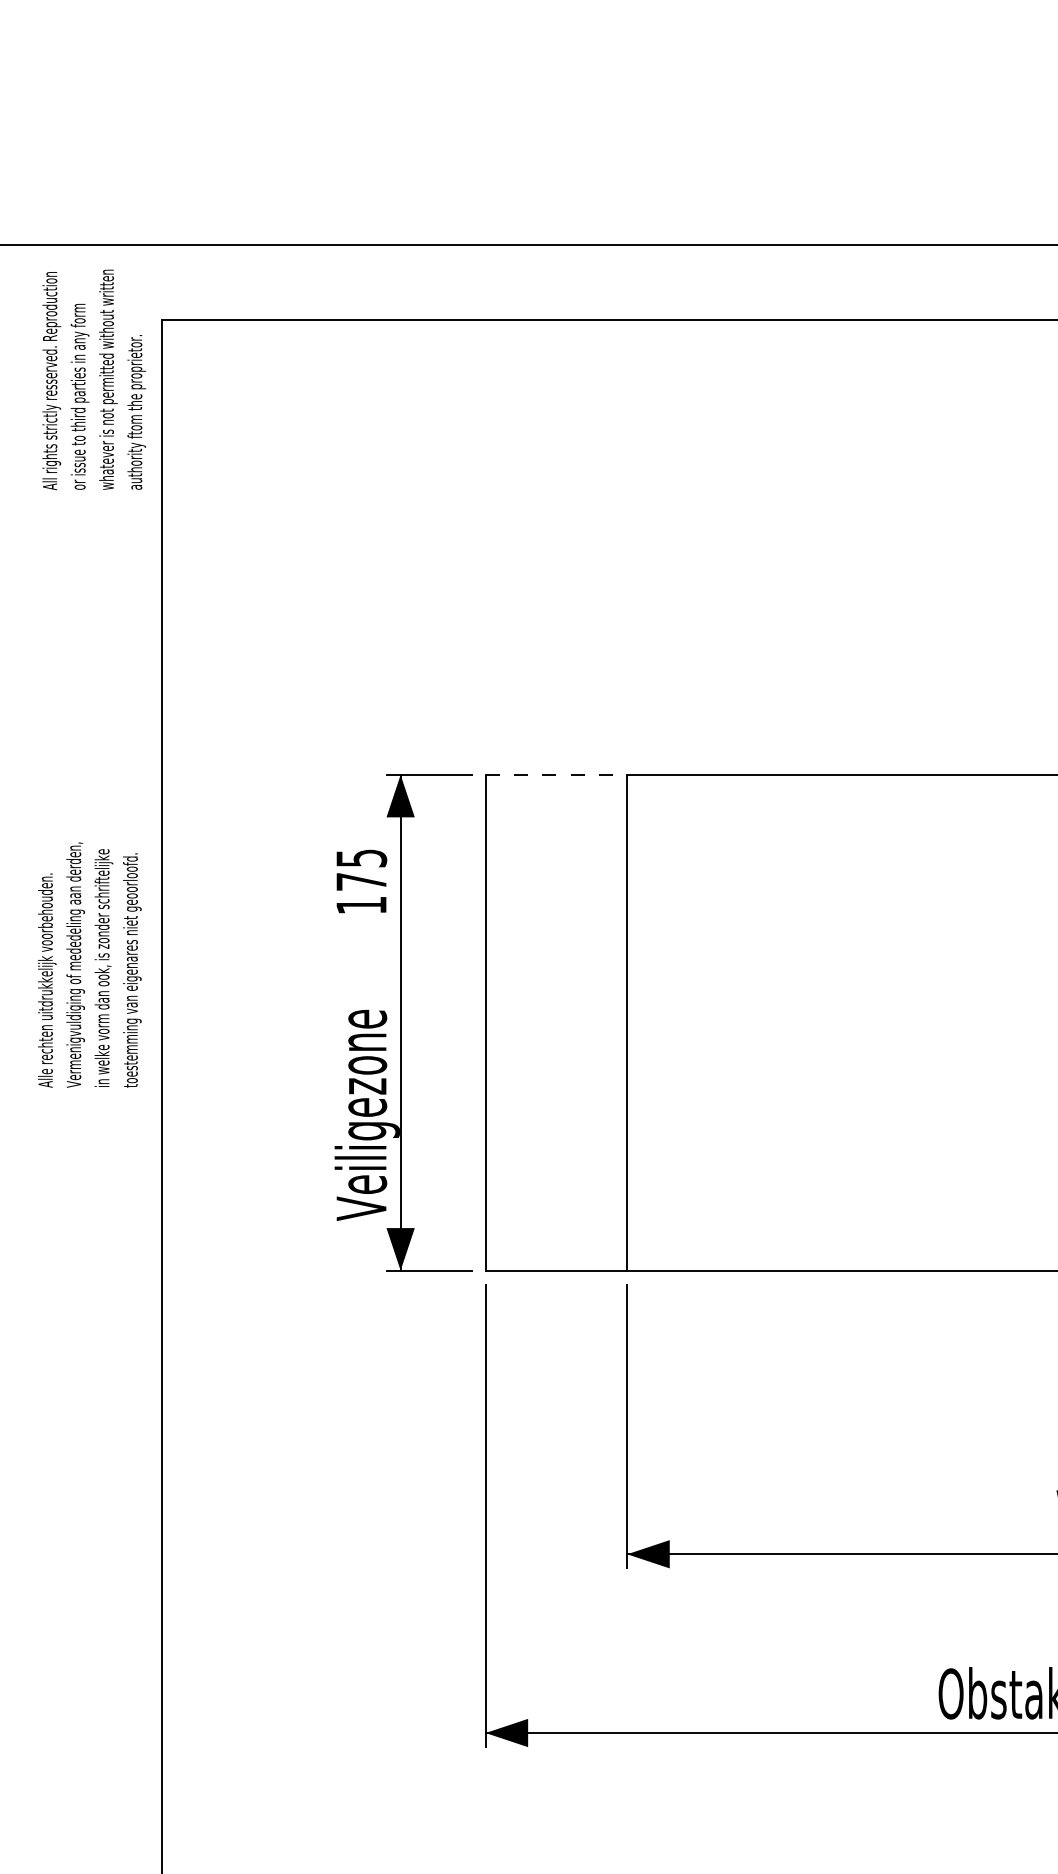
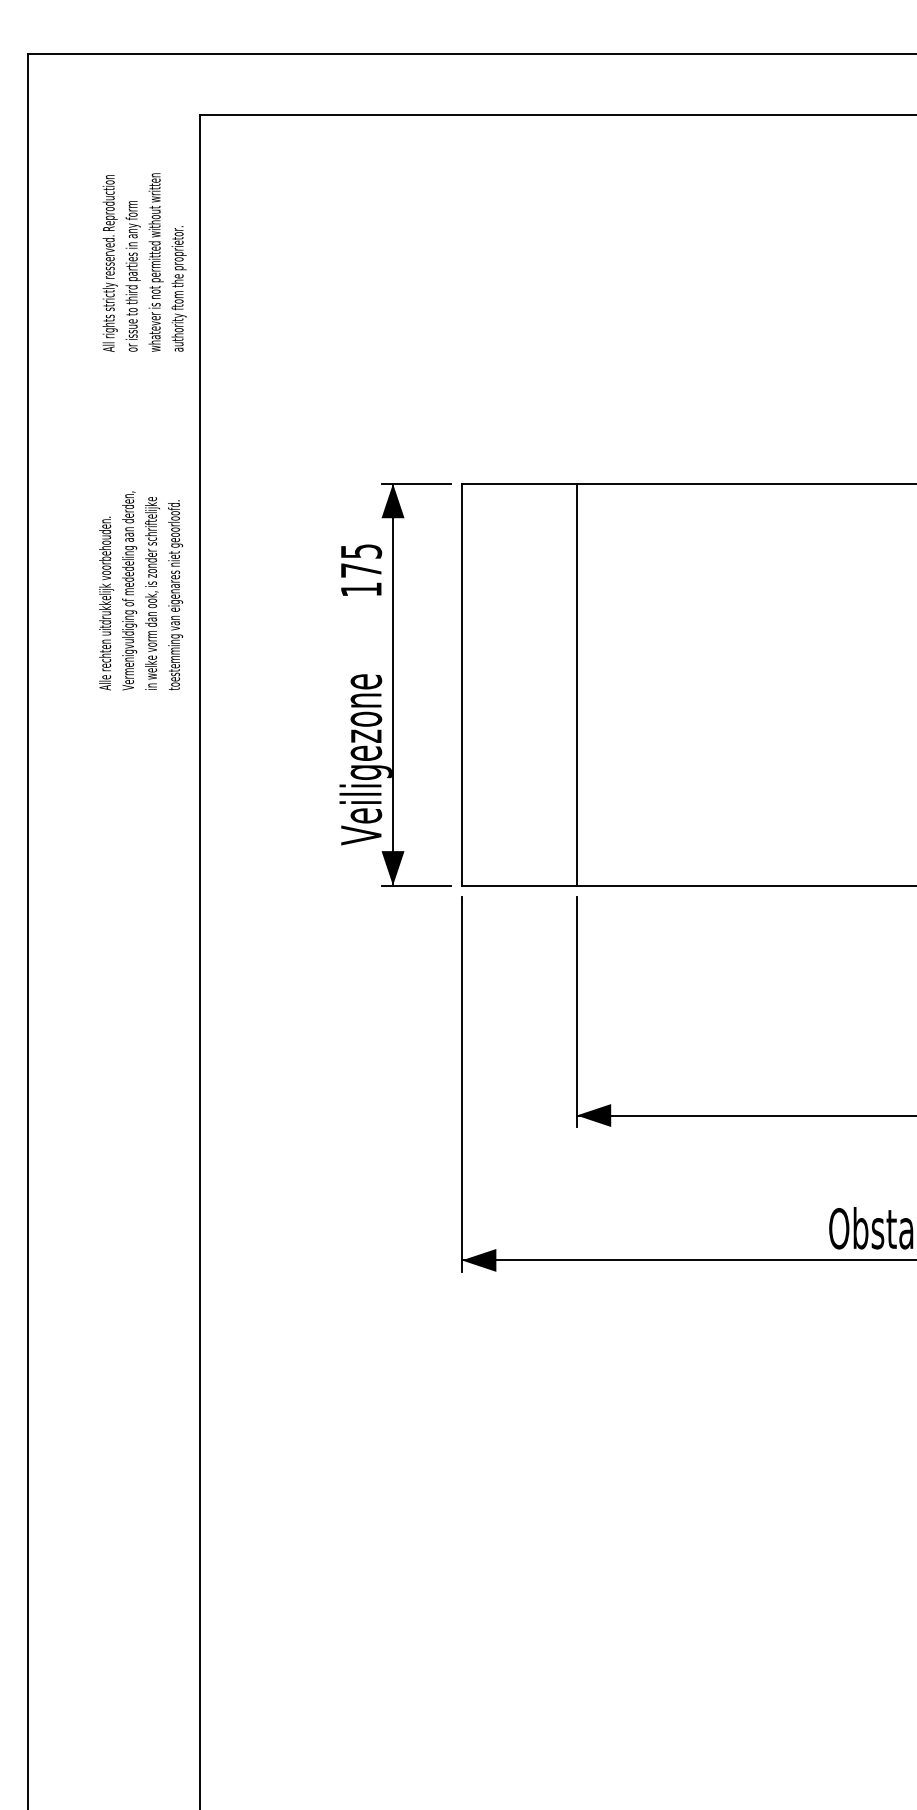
text: (94, 379) -> (144, 262), moved
line: (556, 774) -> (519, 483), dashed -> solid
text: (90, 964) -> (141, 590), moved

